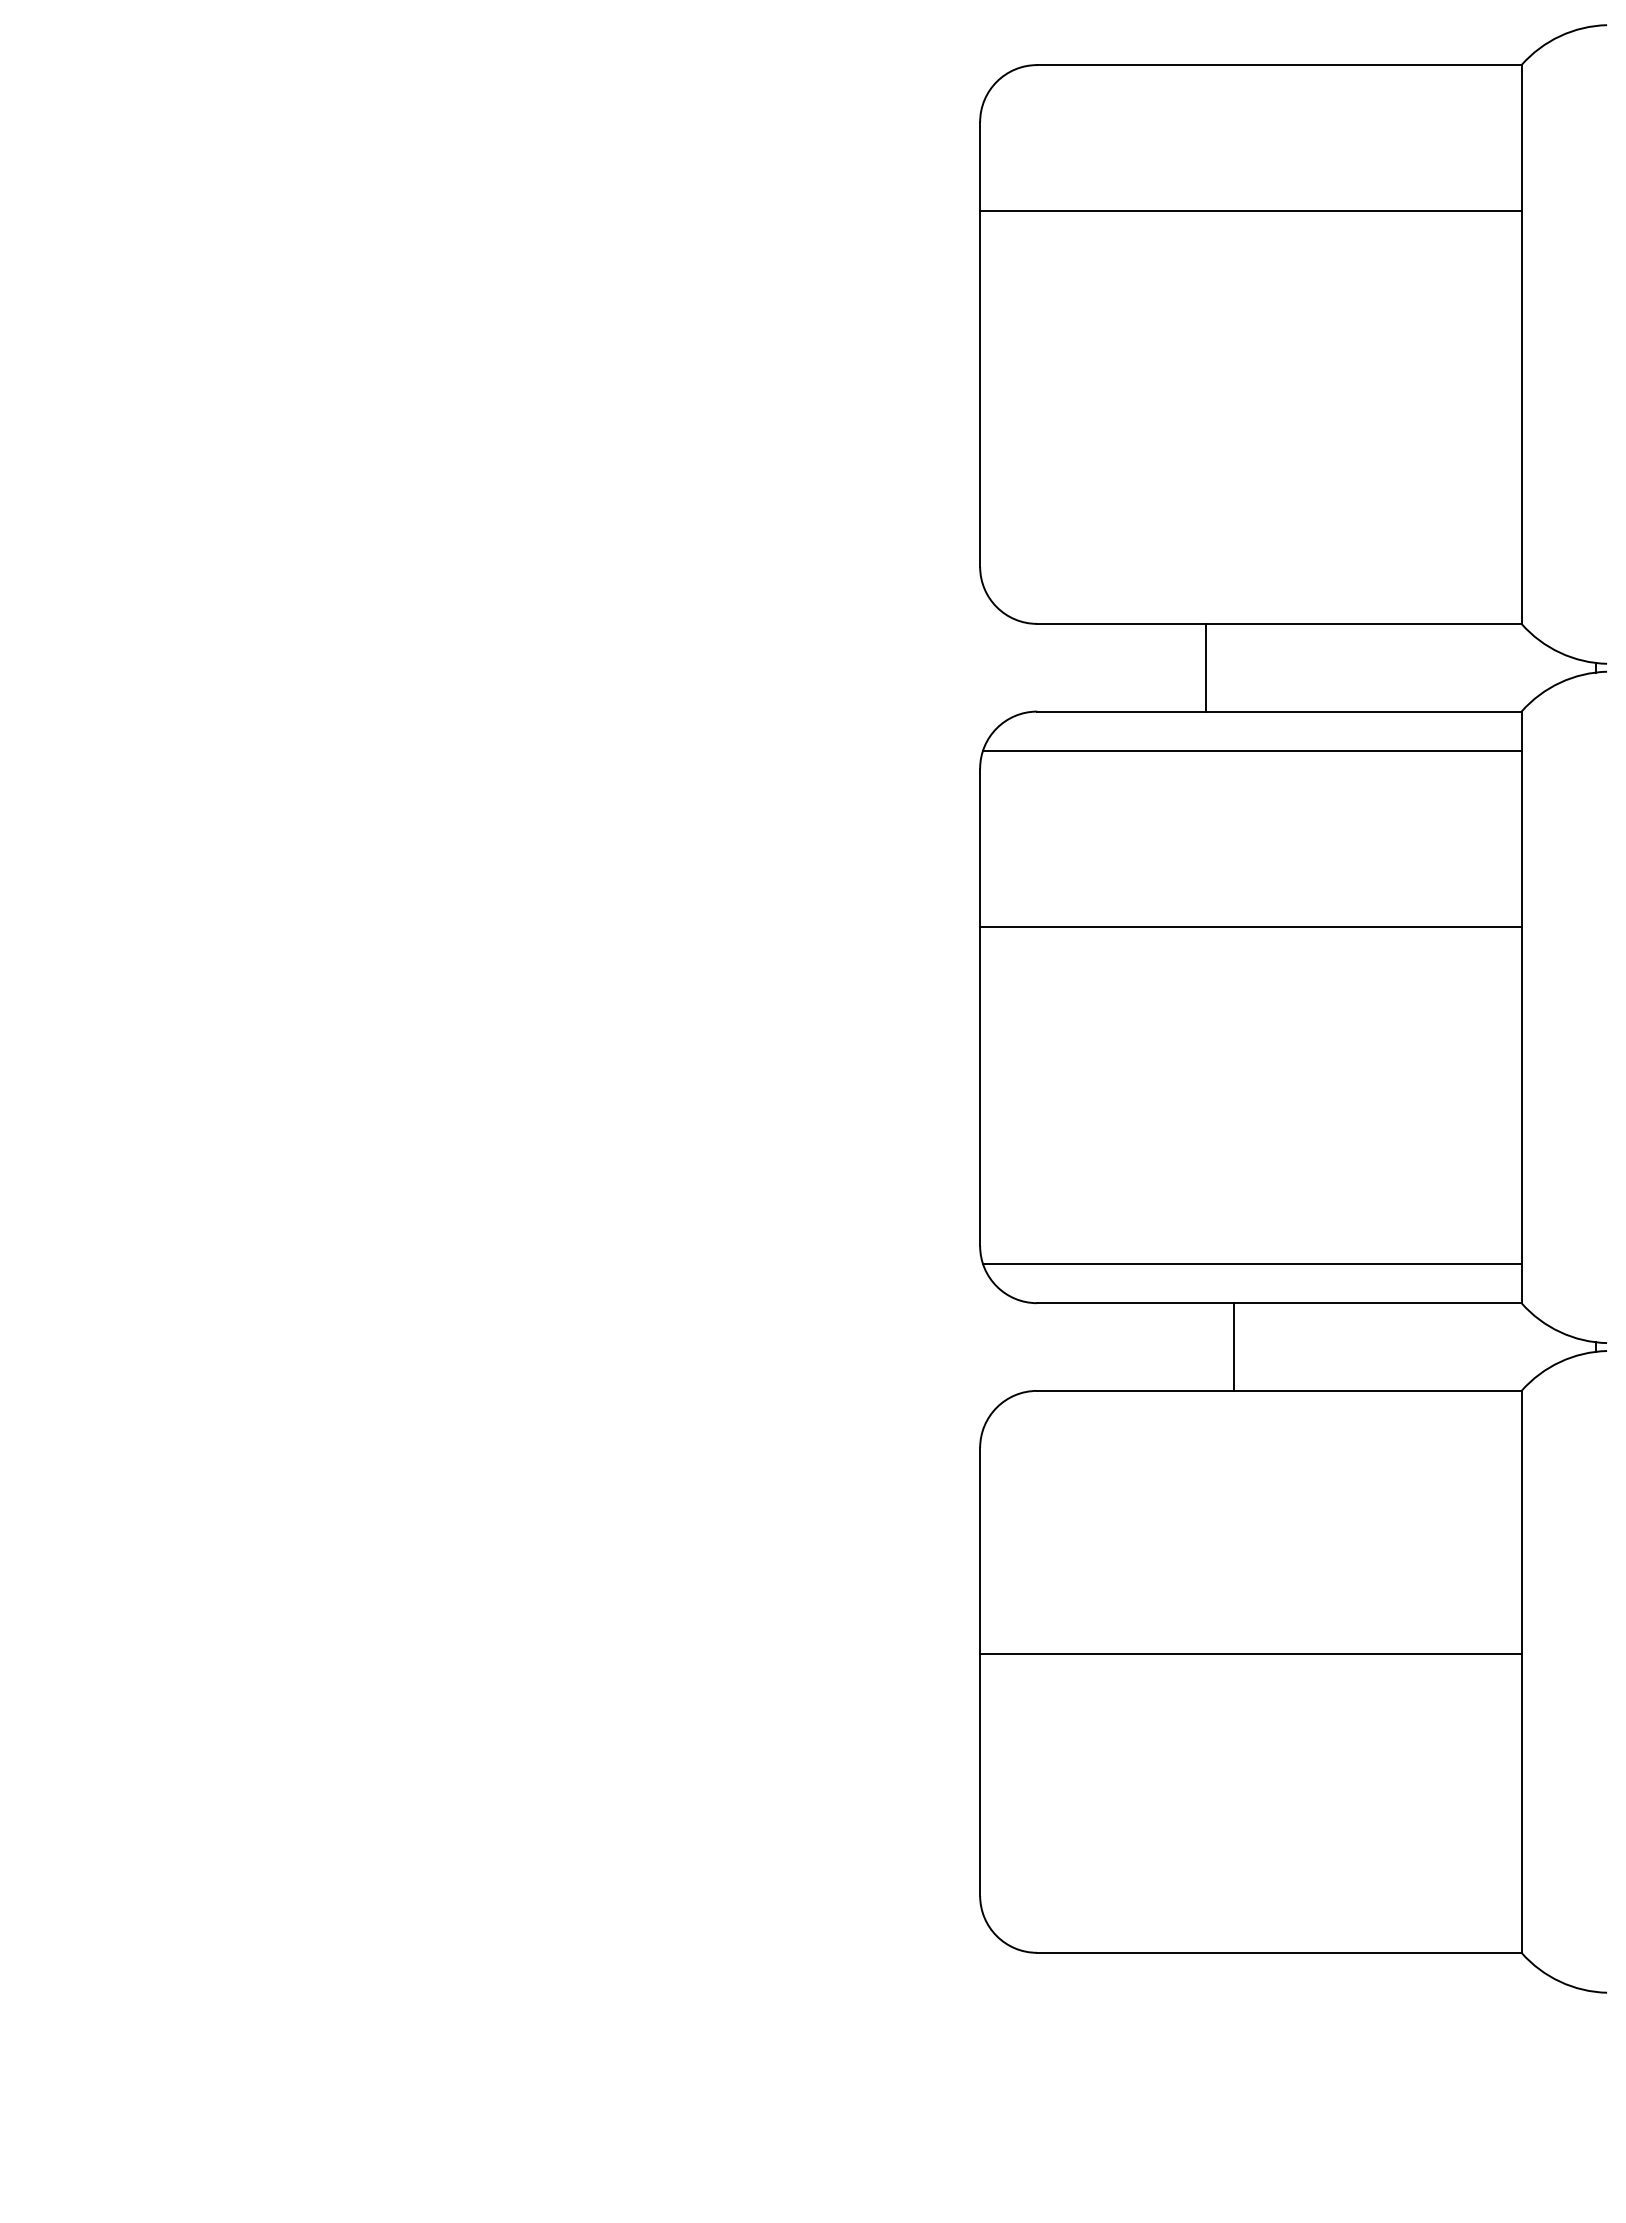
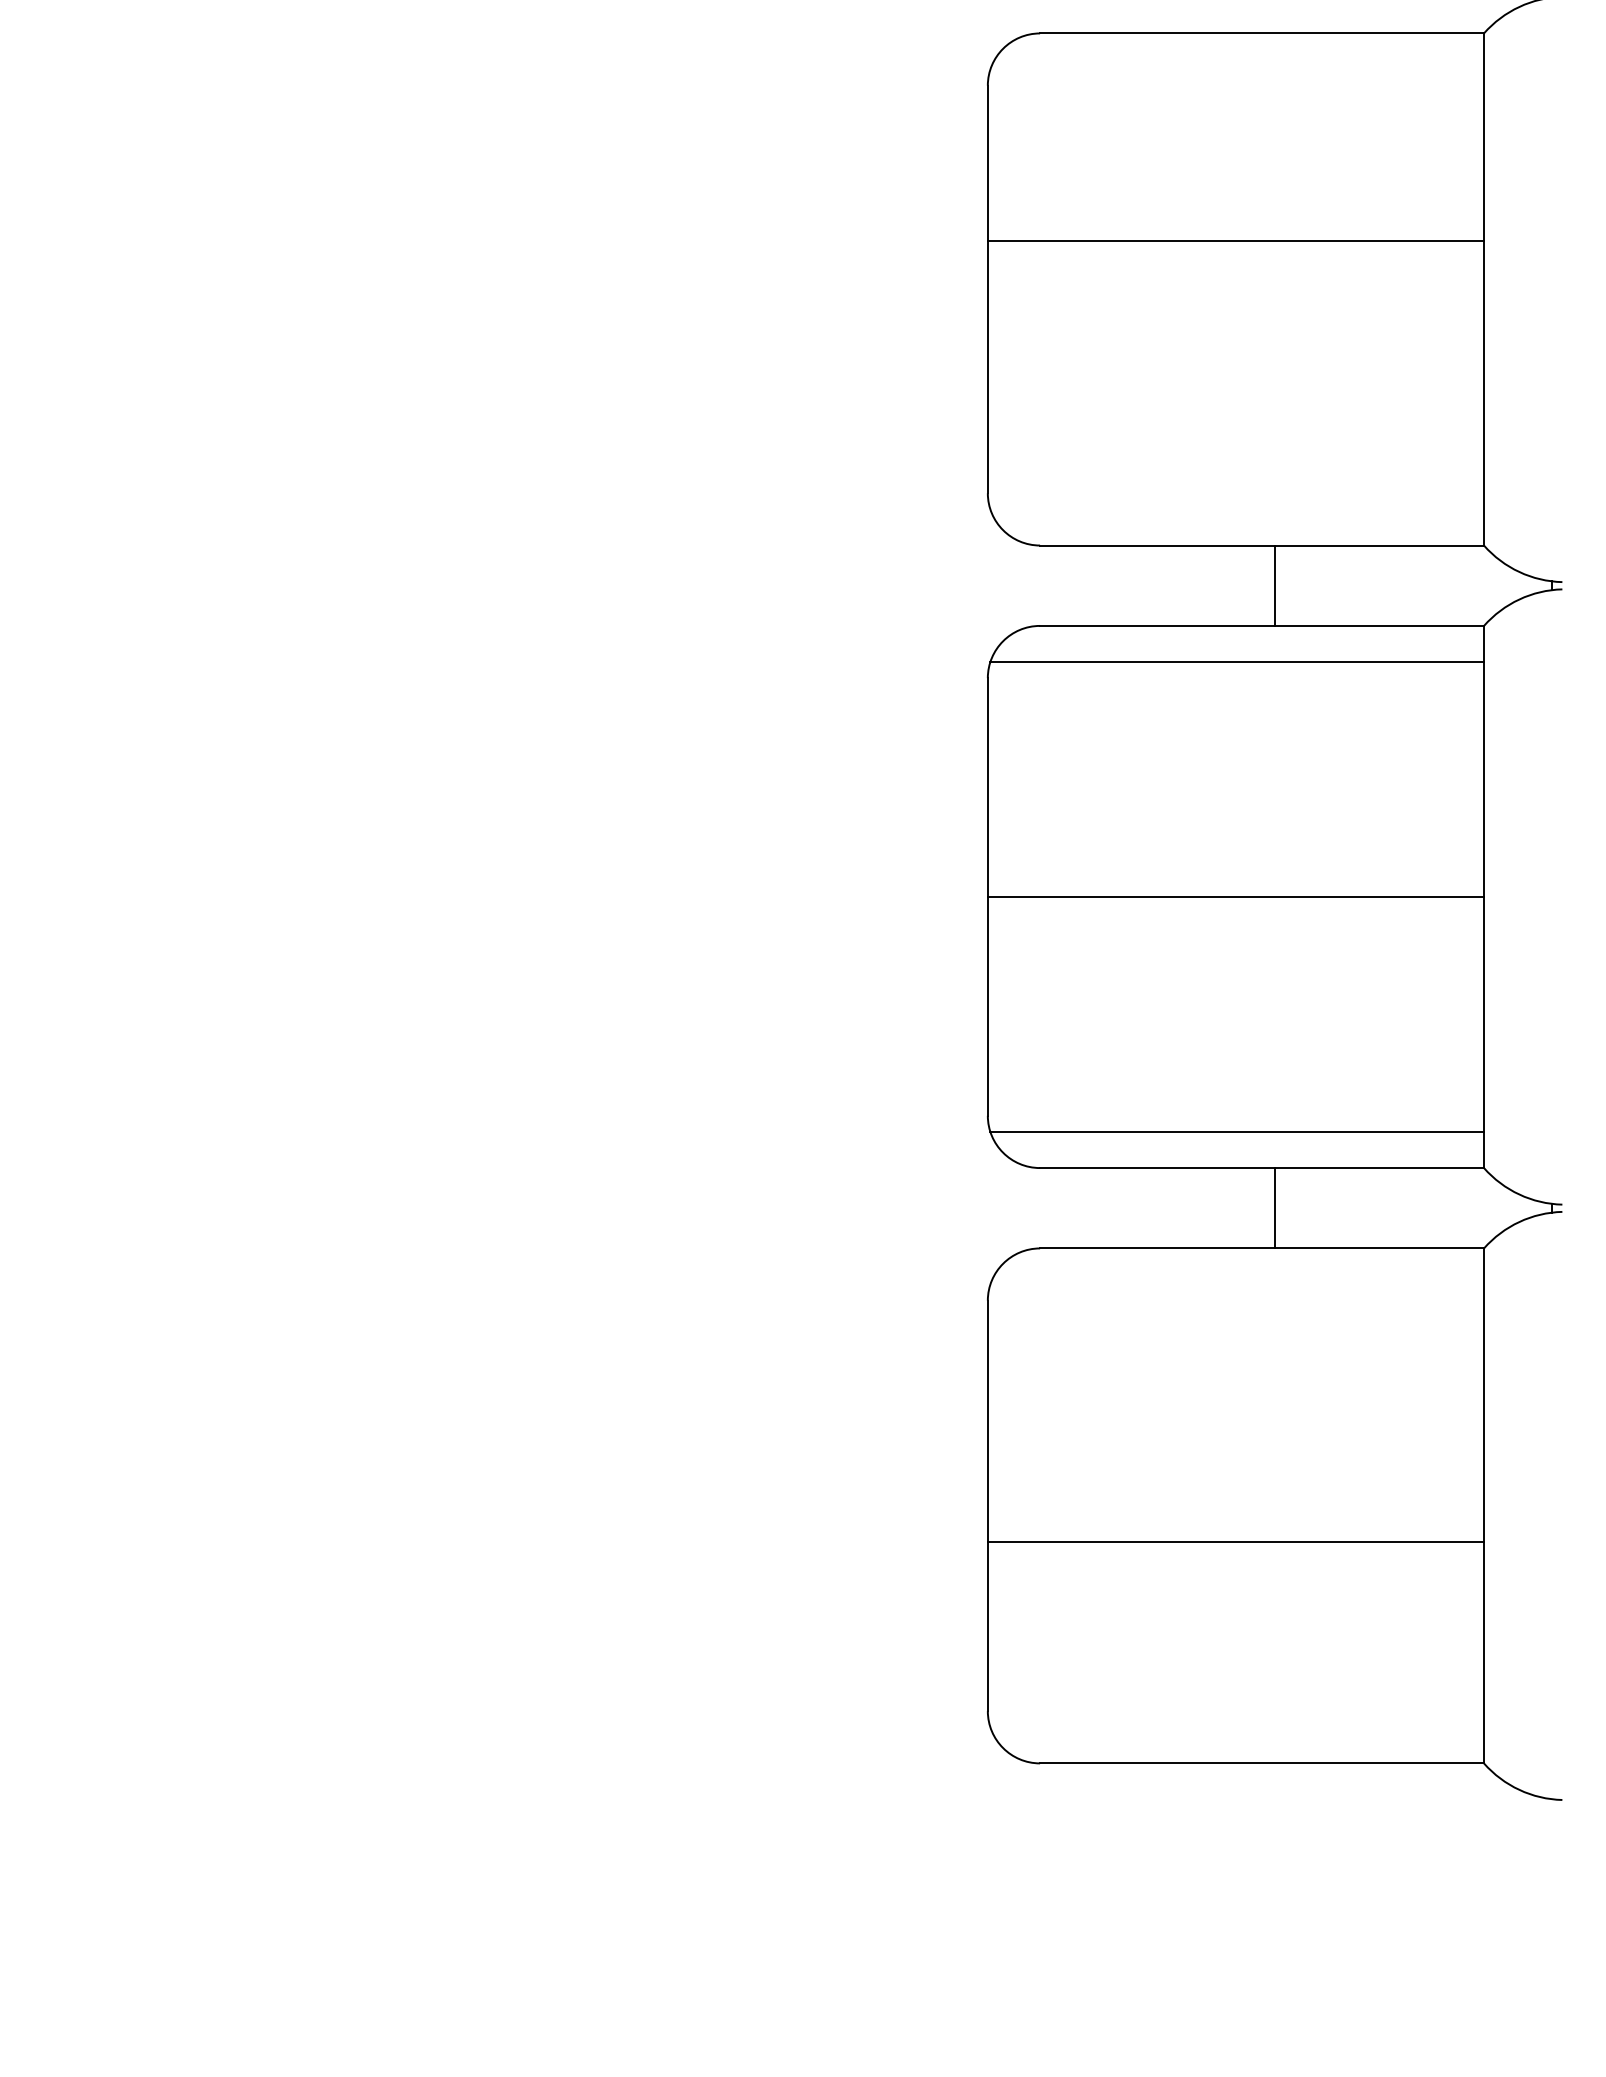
line: (1250, 210) -> (1235, 240), moved
line: (1206, 667) -> (1275, 585), moved
line: (1250, 927) -> (1235, 897), moved
line: (1234, 1347) -> (1275, 1208), moved
line: (1250, 1653) -> (1235, 1541), moved

